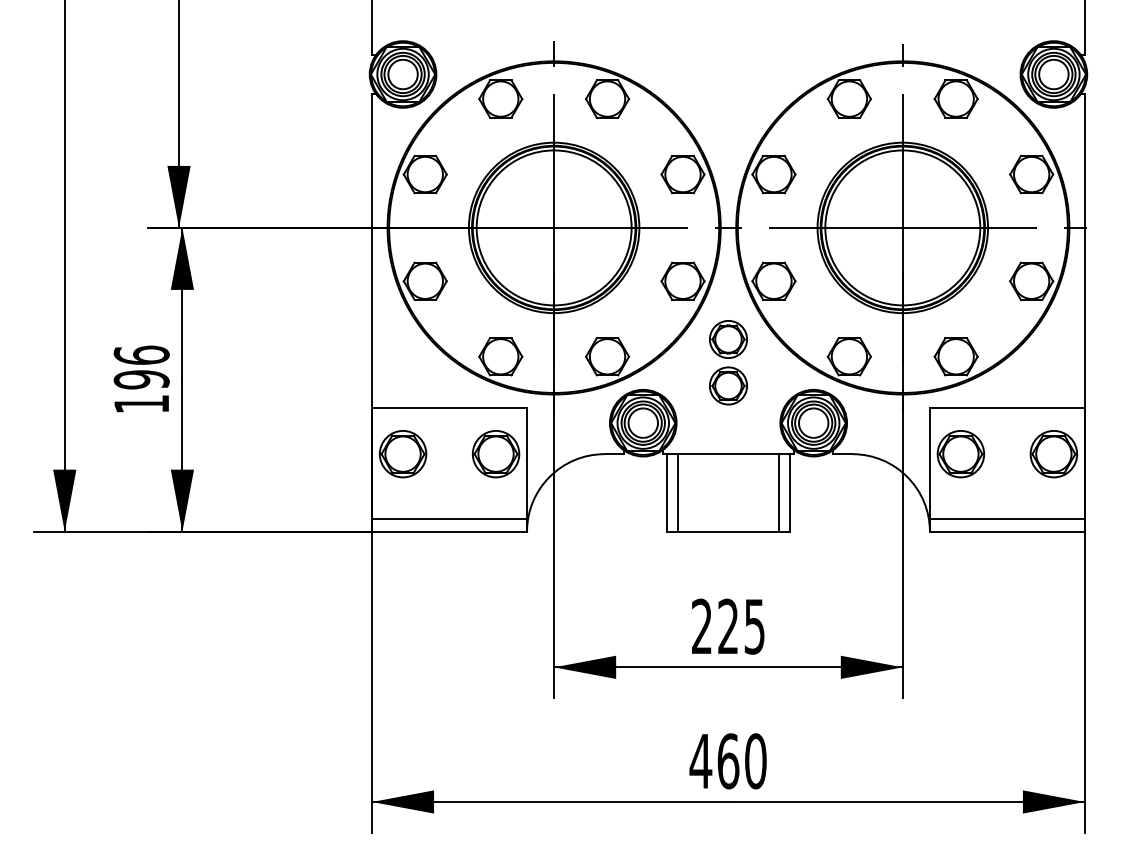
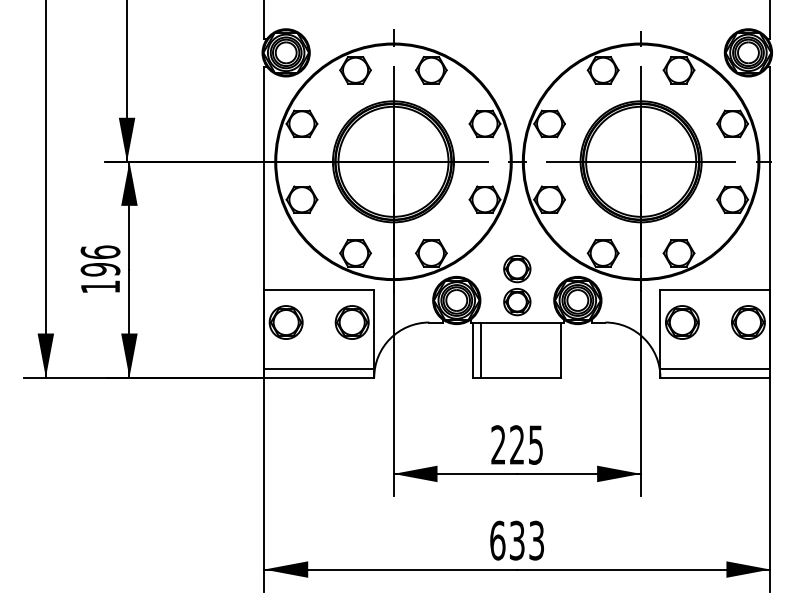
part: (728, 362) -> (517, 285), moved
line: (779, 492) -> (553, 349), removed
text: (727, 761) -> (516, 540), 460 -> 633

